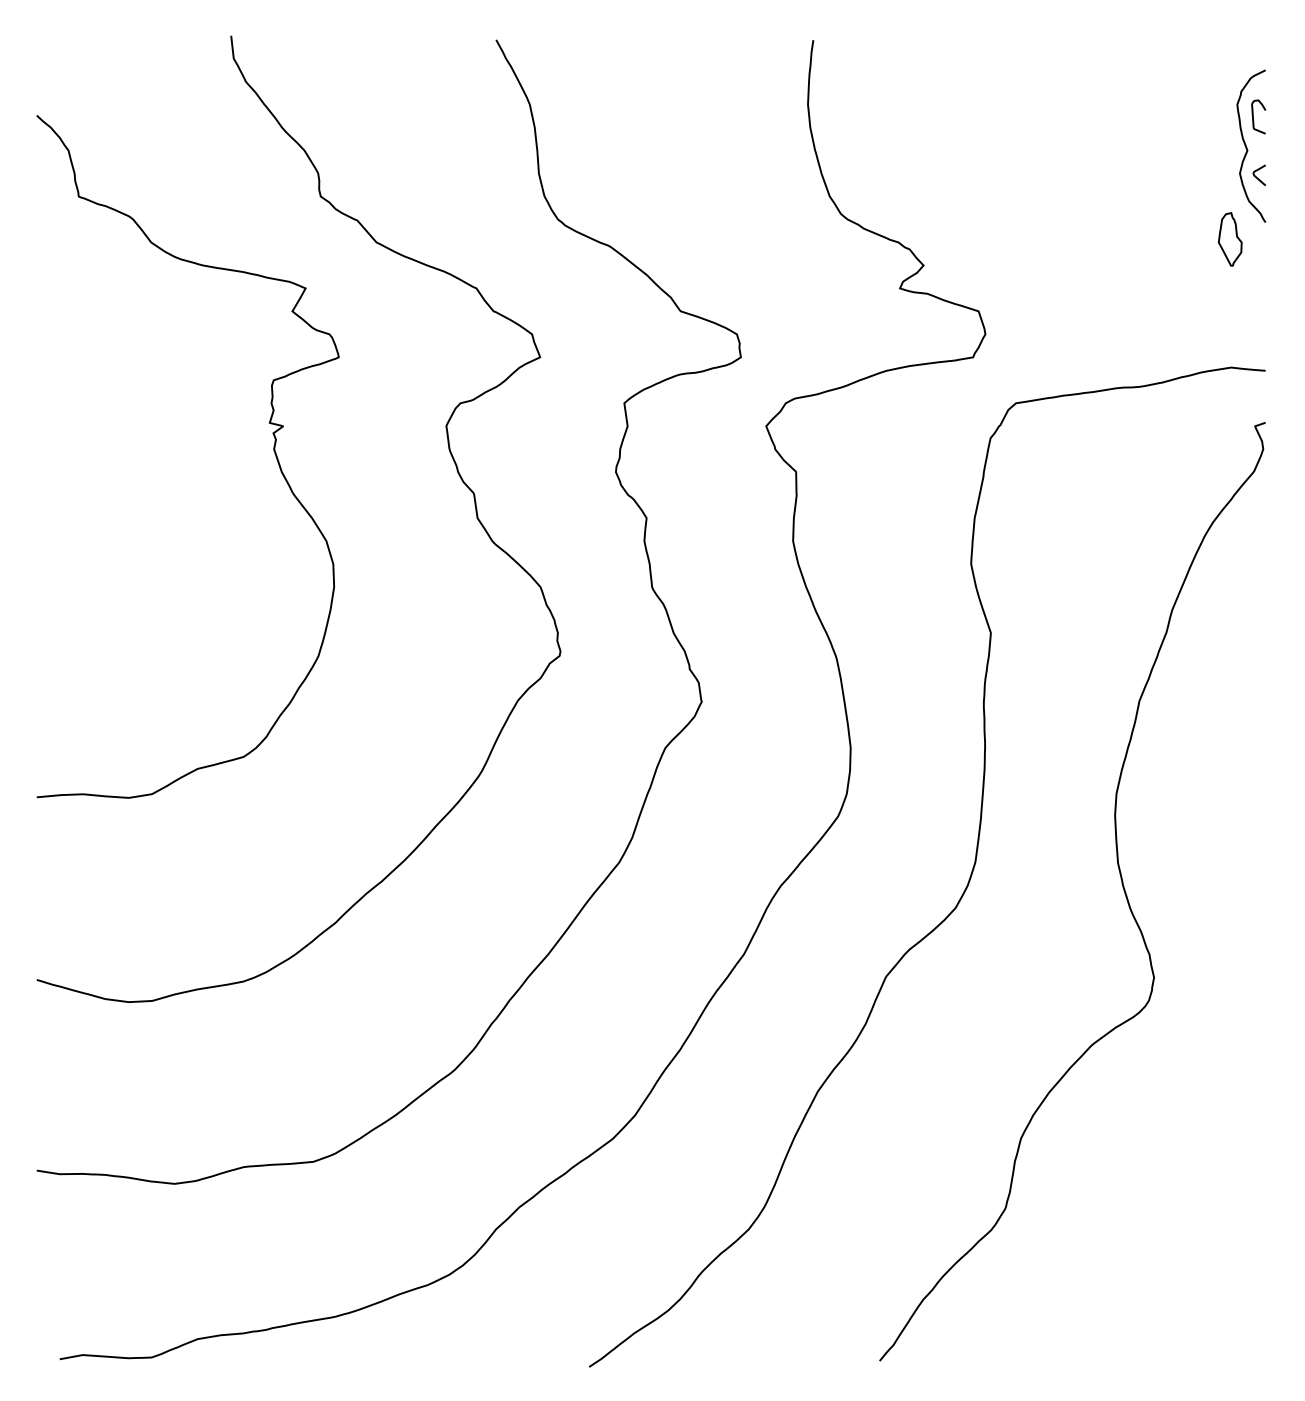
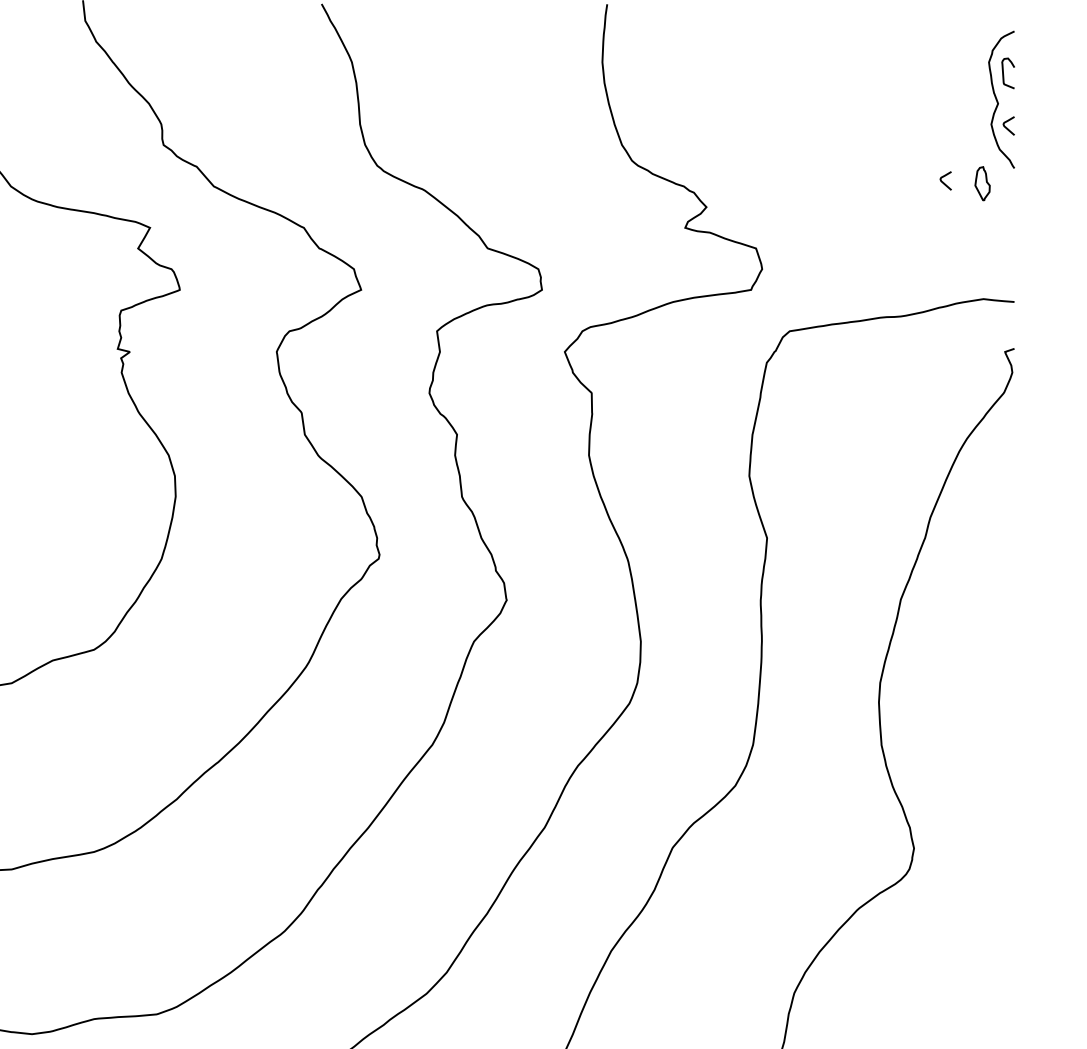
curve: (1186, 237) -> (943, 181), added
part: (1229, 239) -> (981, 183), size x0.7

